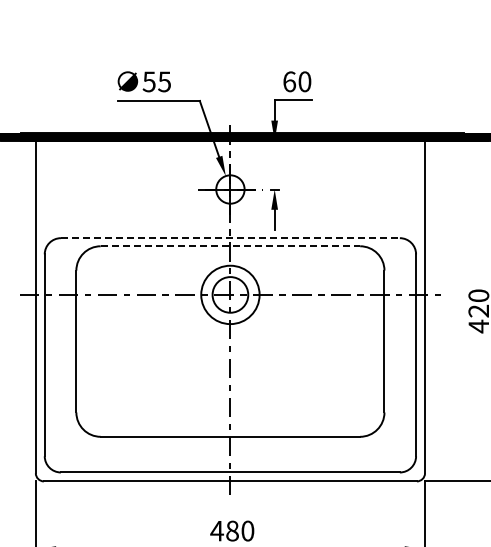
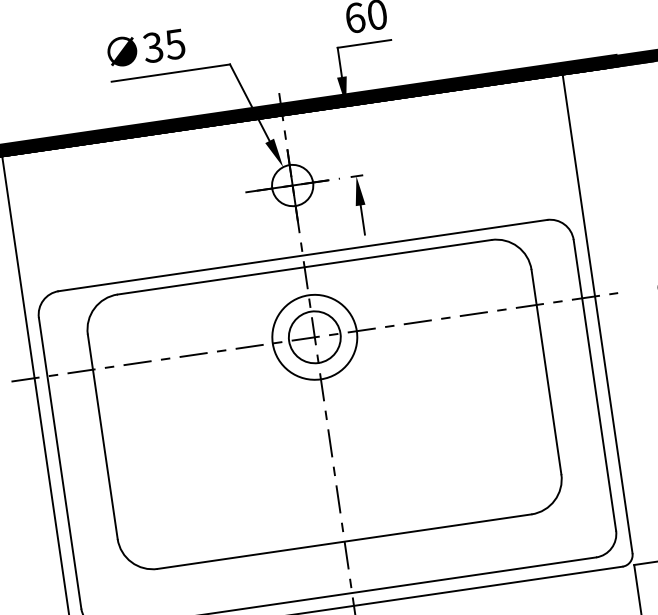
text: (149, 81) -> (153, 46), 55 -> 35
line: (230, 238) -> (303, 256), dashed -> solid
line: (230, 246) -> (304, 267), dashed -> solid

